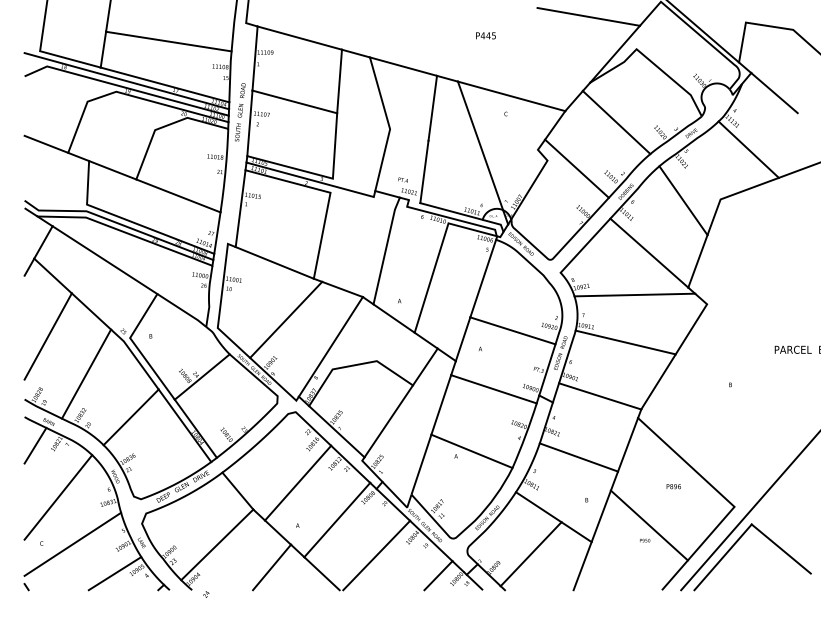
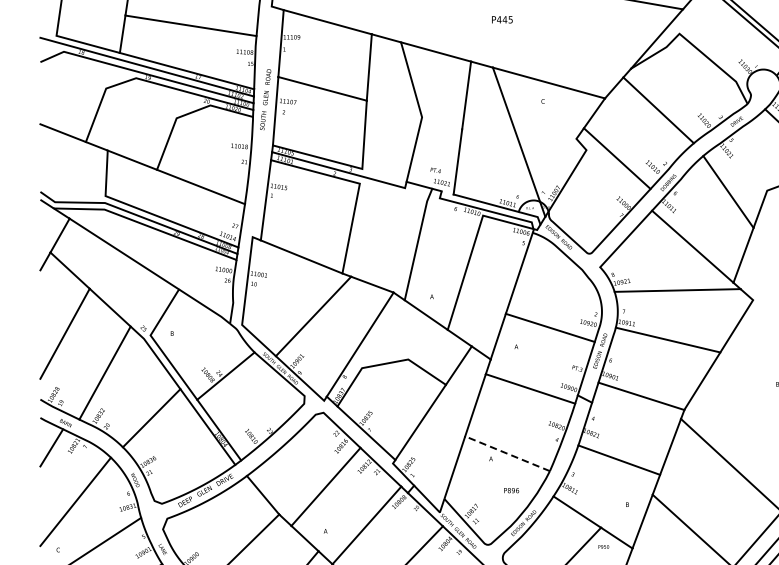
text: (485, 35) -> (501, 19), moved
line: (471, 451) -> (507, 453), solid -> dashed
text: (673, 486) -> (511, 490), moved
text: (645, 540) -> (604, 546), moved

